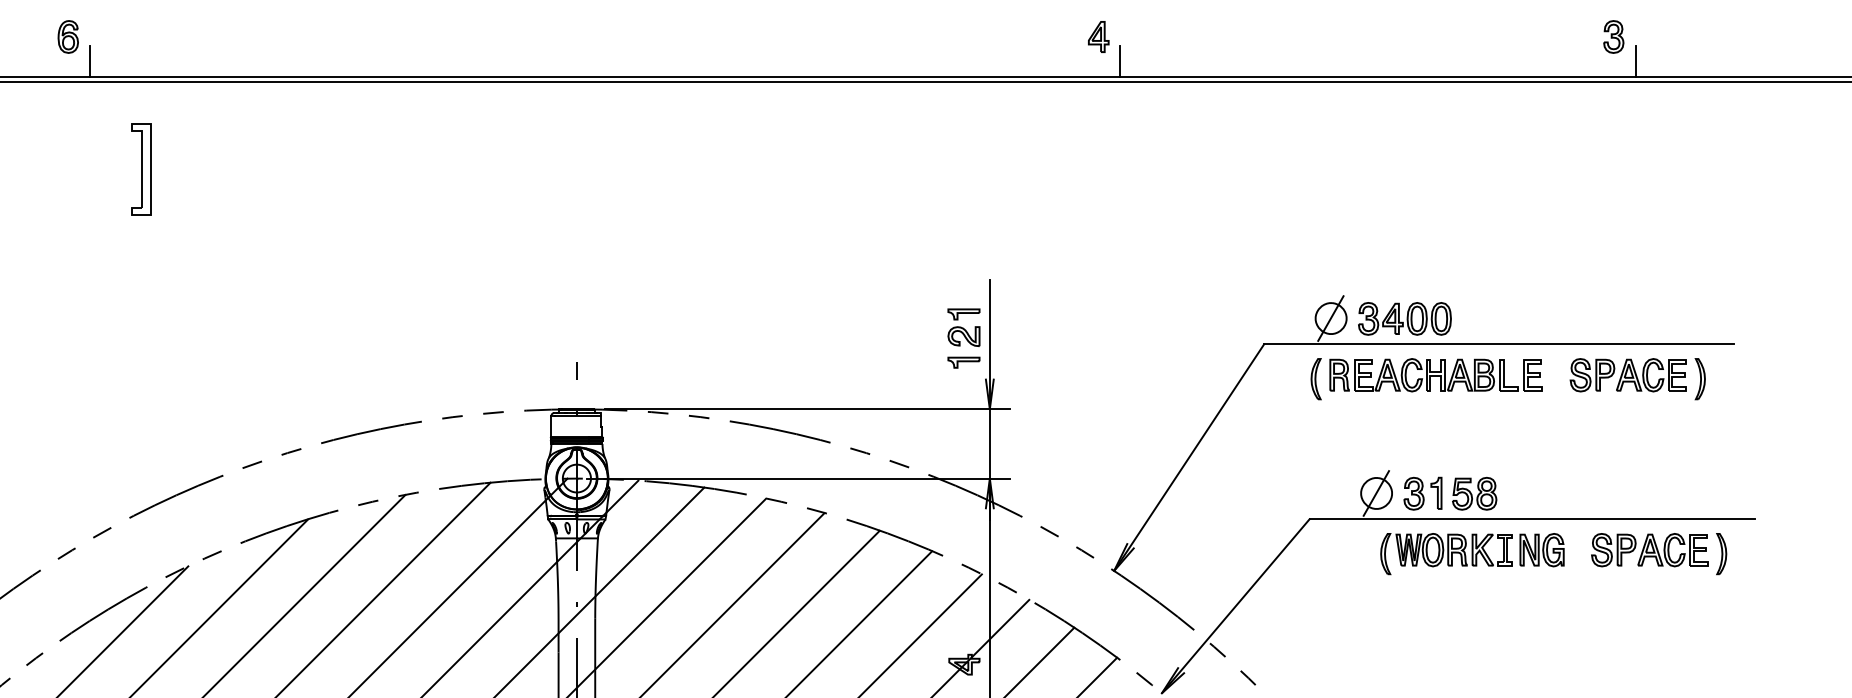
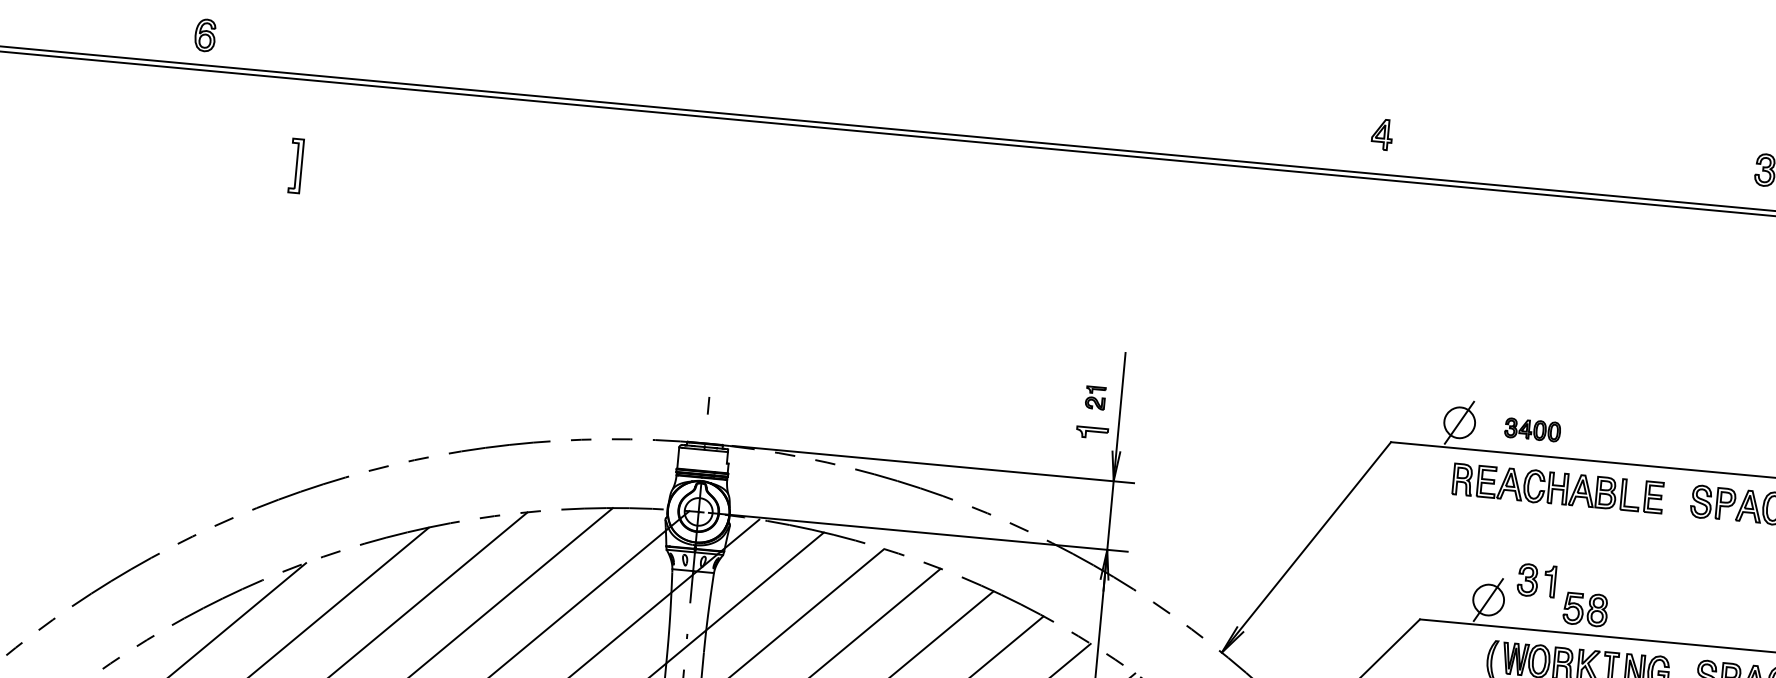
part: (67, 36) -> (204, 34), moved
part: (1098, 36) -> (1382, 134), moved
line: (89, 61) -> (254, 54), removed
line: (1120, 61) -> (1274, 149), removed
part: (141, 169) -> (296, 166), size x0.6
part: (1404, 318) -> (1532, 429), size x0.6
part: (963, 327) -> (1095, 397), size x0.6
part: (1315, 379) -> (1438, 481), removed
part: (1422, 493) -> (1536, 580), moved

